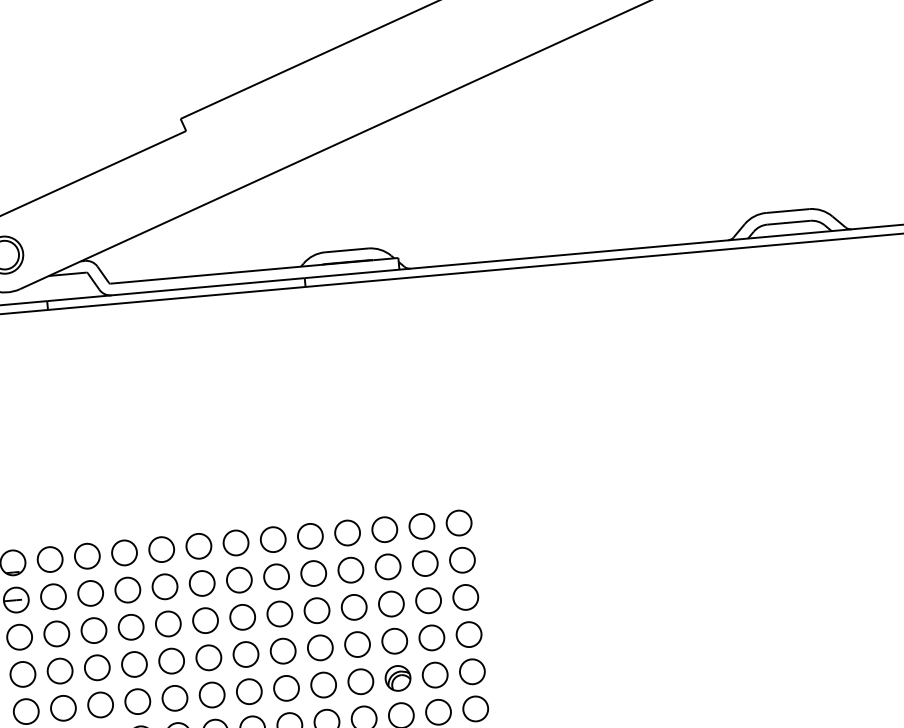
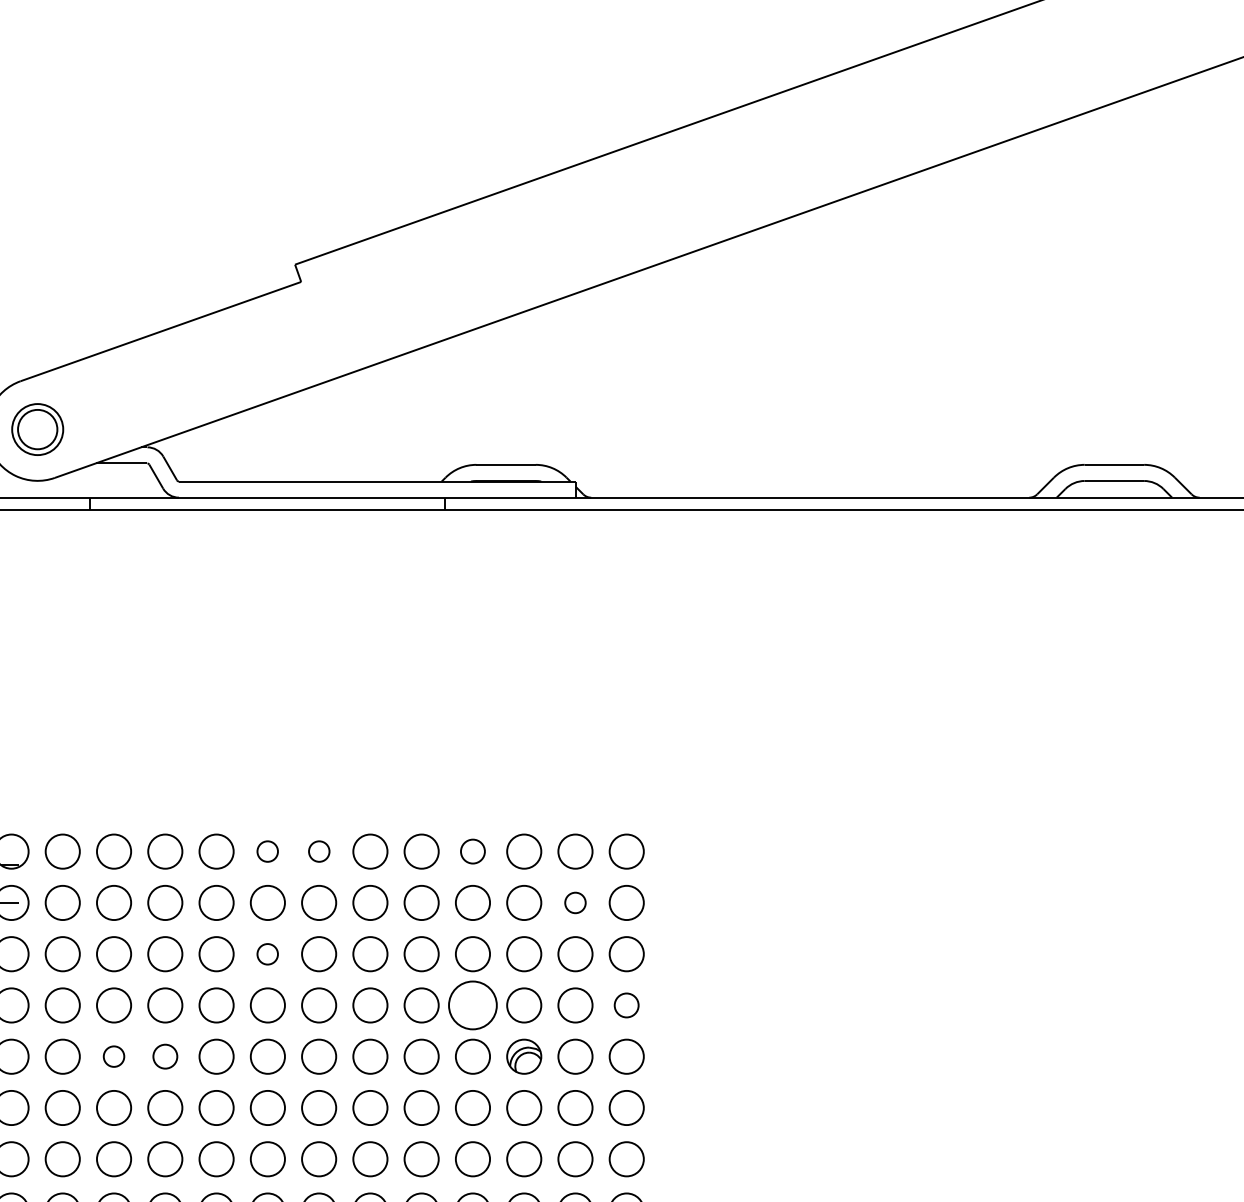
part: (347, 532) -> (472, 851), size x0.7
part: (236, 542) -> (319, 851), size x0.6
part: (198, 546) -> (267, 851), size x0.6
part: (425, 563) -> (575, 902), size x0.6
part: (205, 620) -> (267, 954), size x0.6
part: (468, 634) -> (626, 1005), size x0.7
part: (357, 644) -> (472, 1005), size x1.4
part: (137, 701) -> (165, 1056), size x0.7
part: (100, 704) -> (113, 1056), size x0.6

